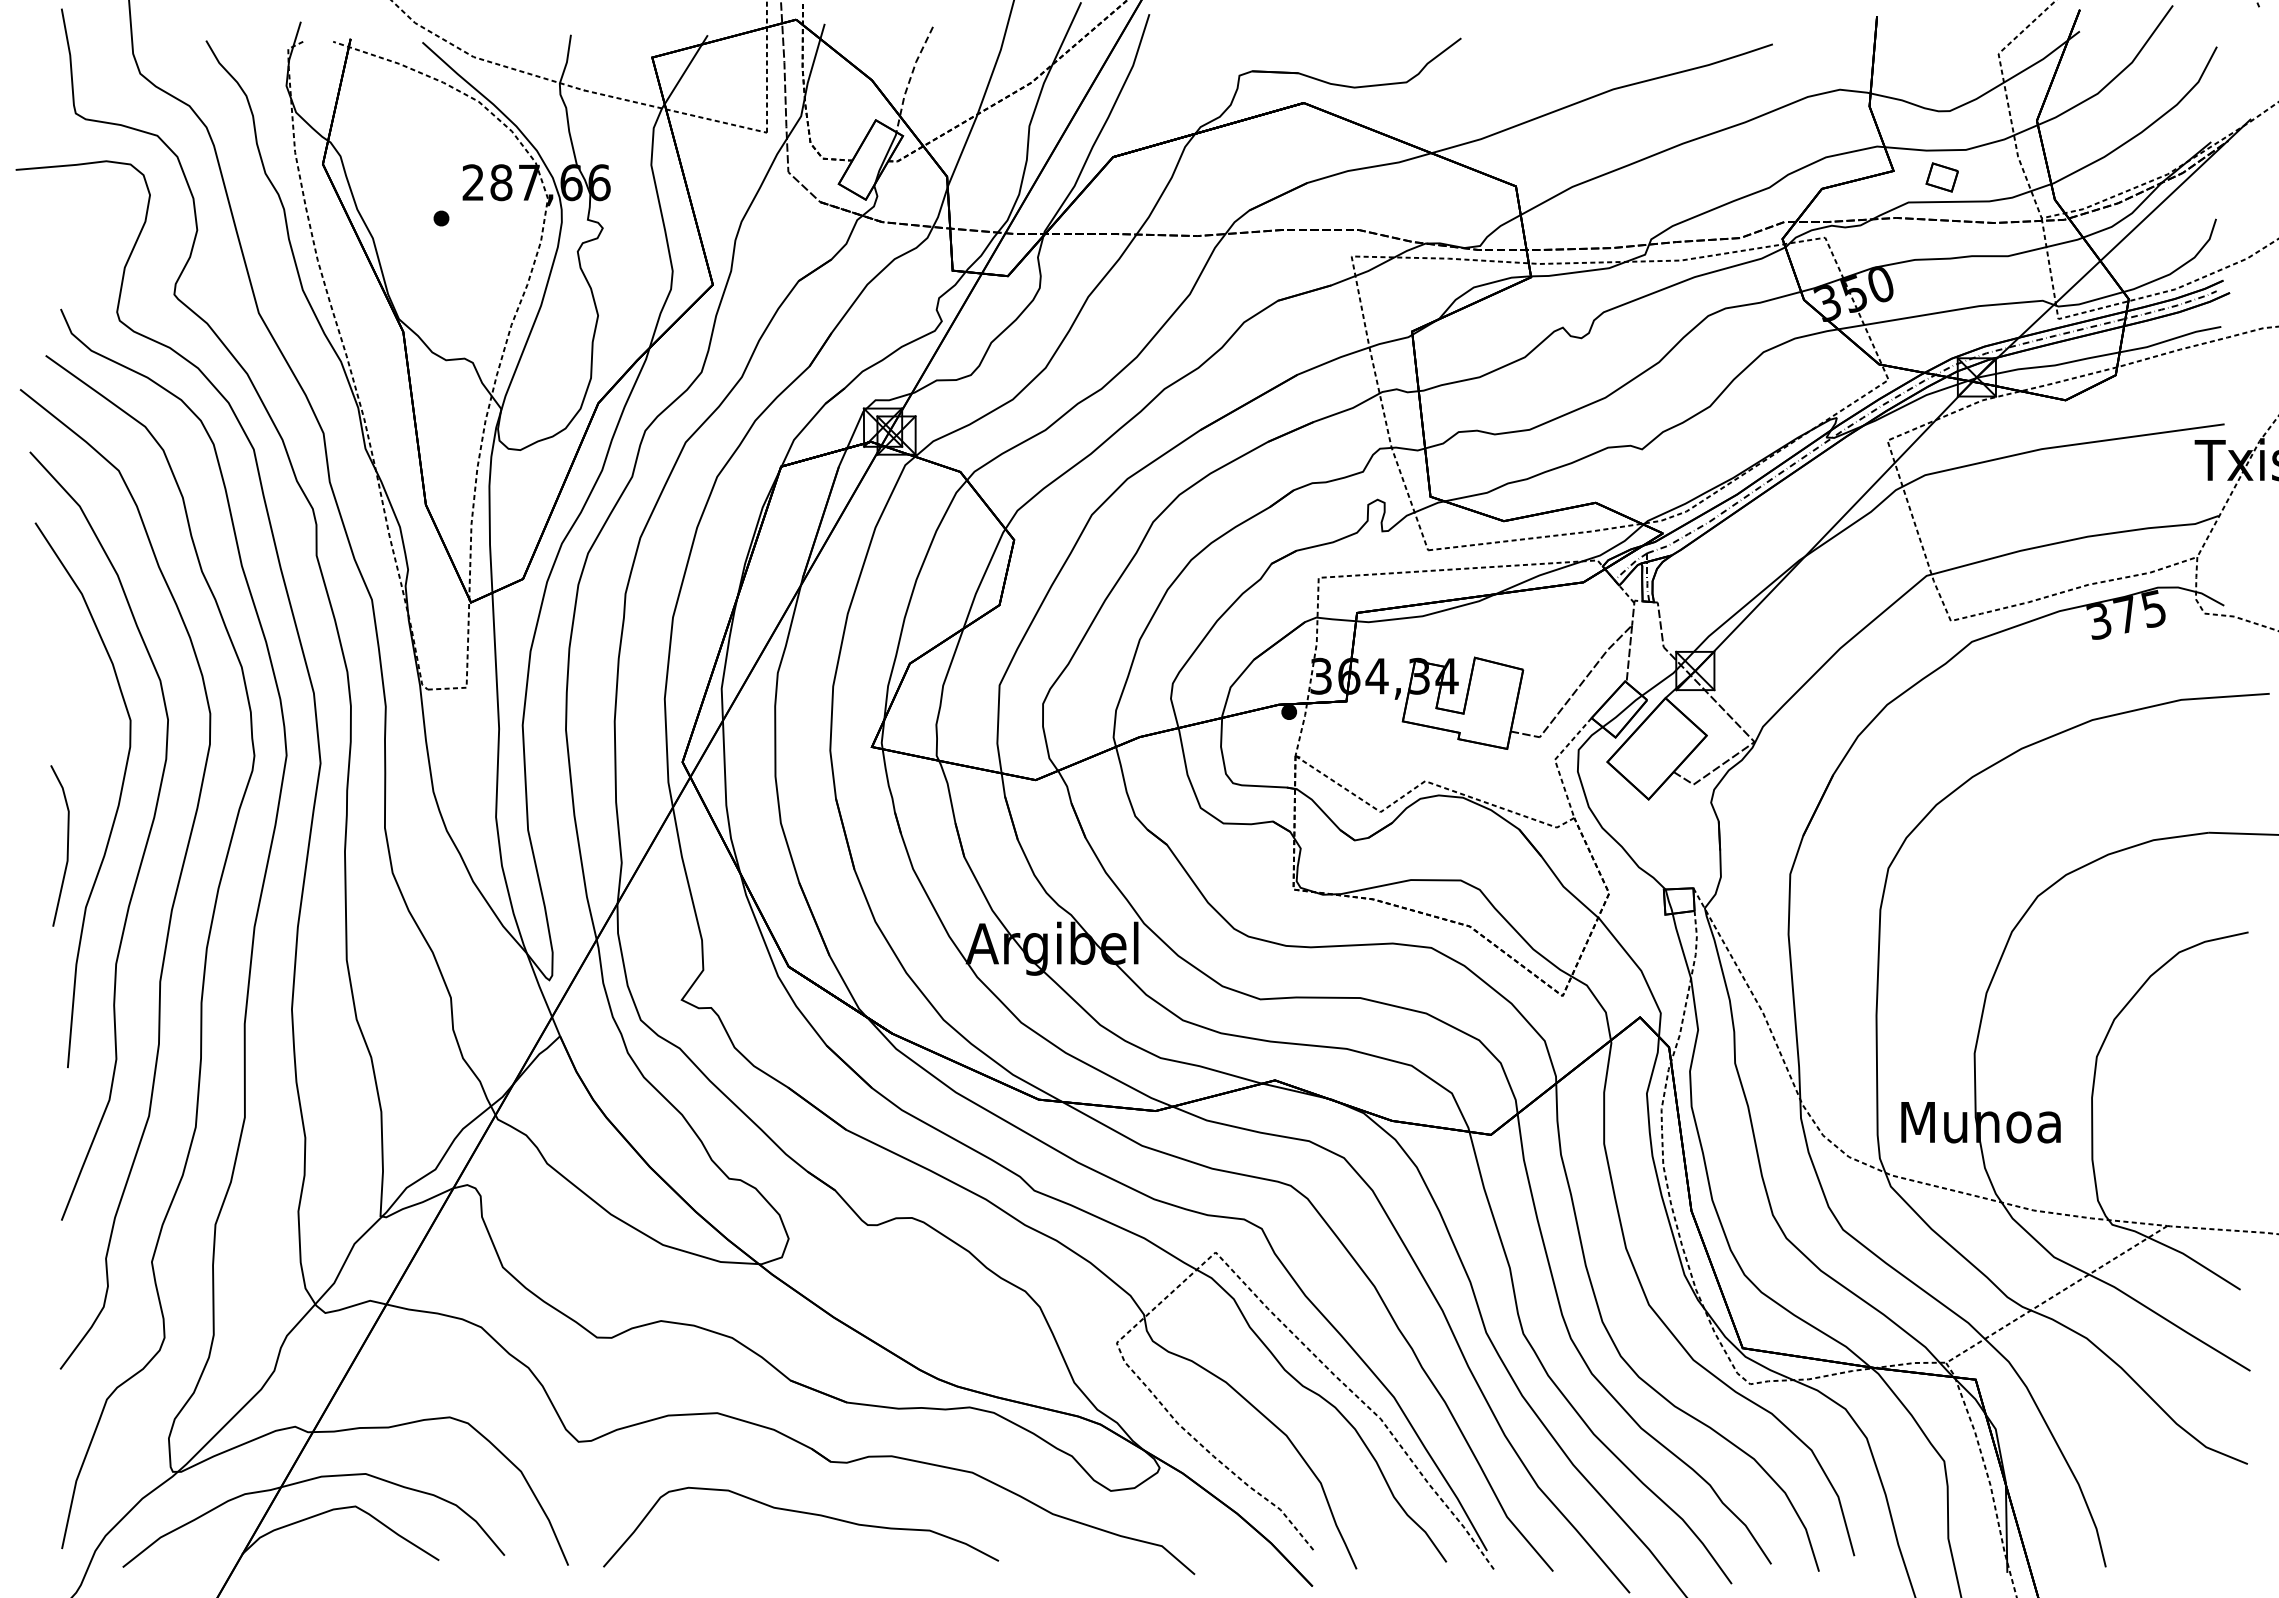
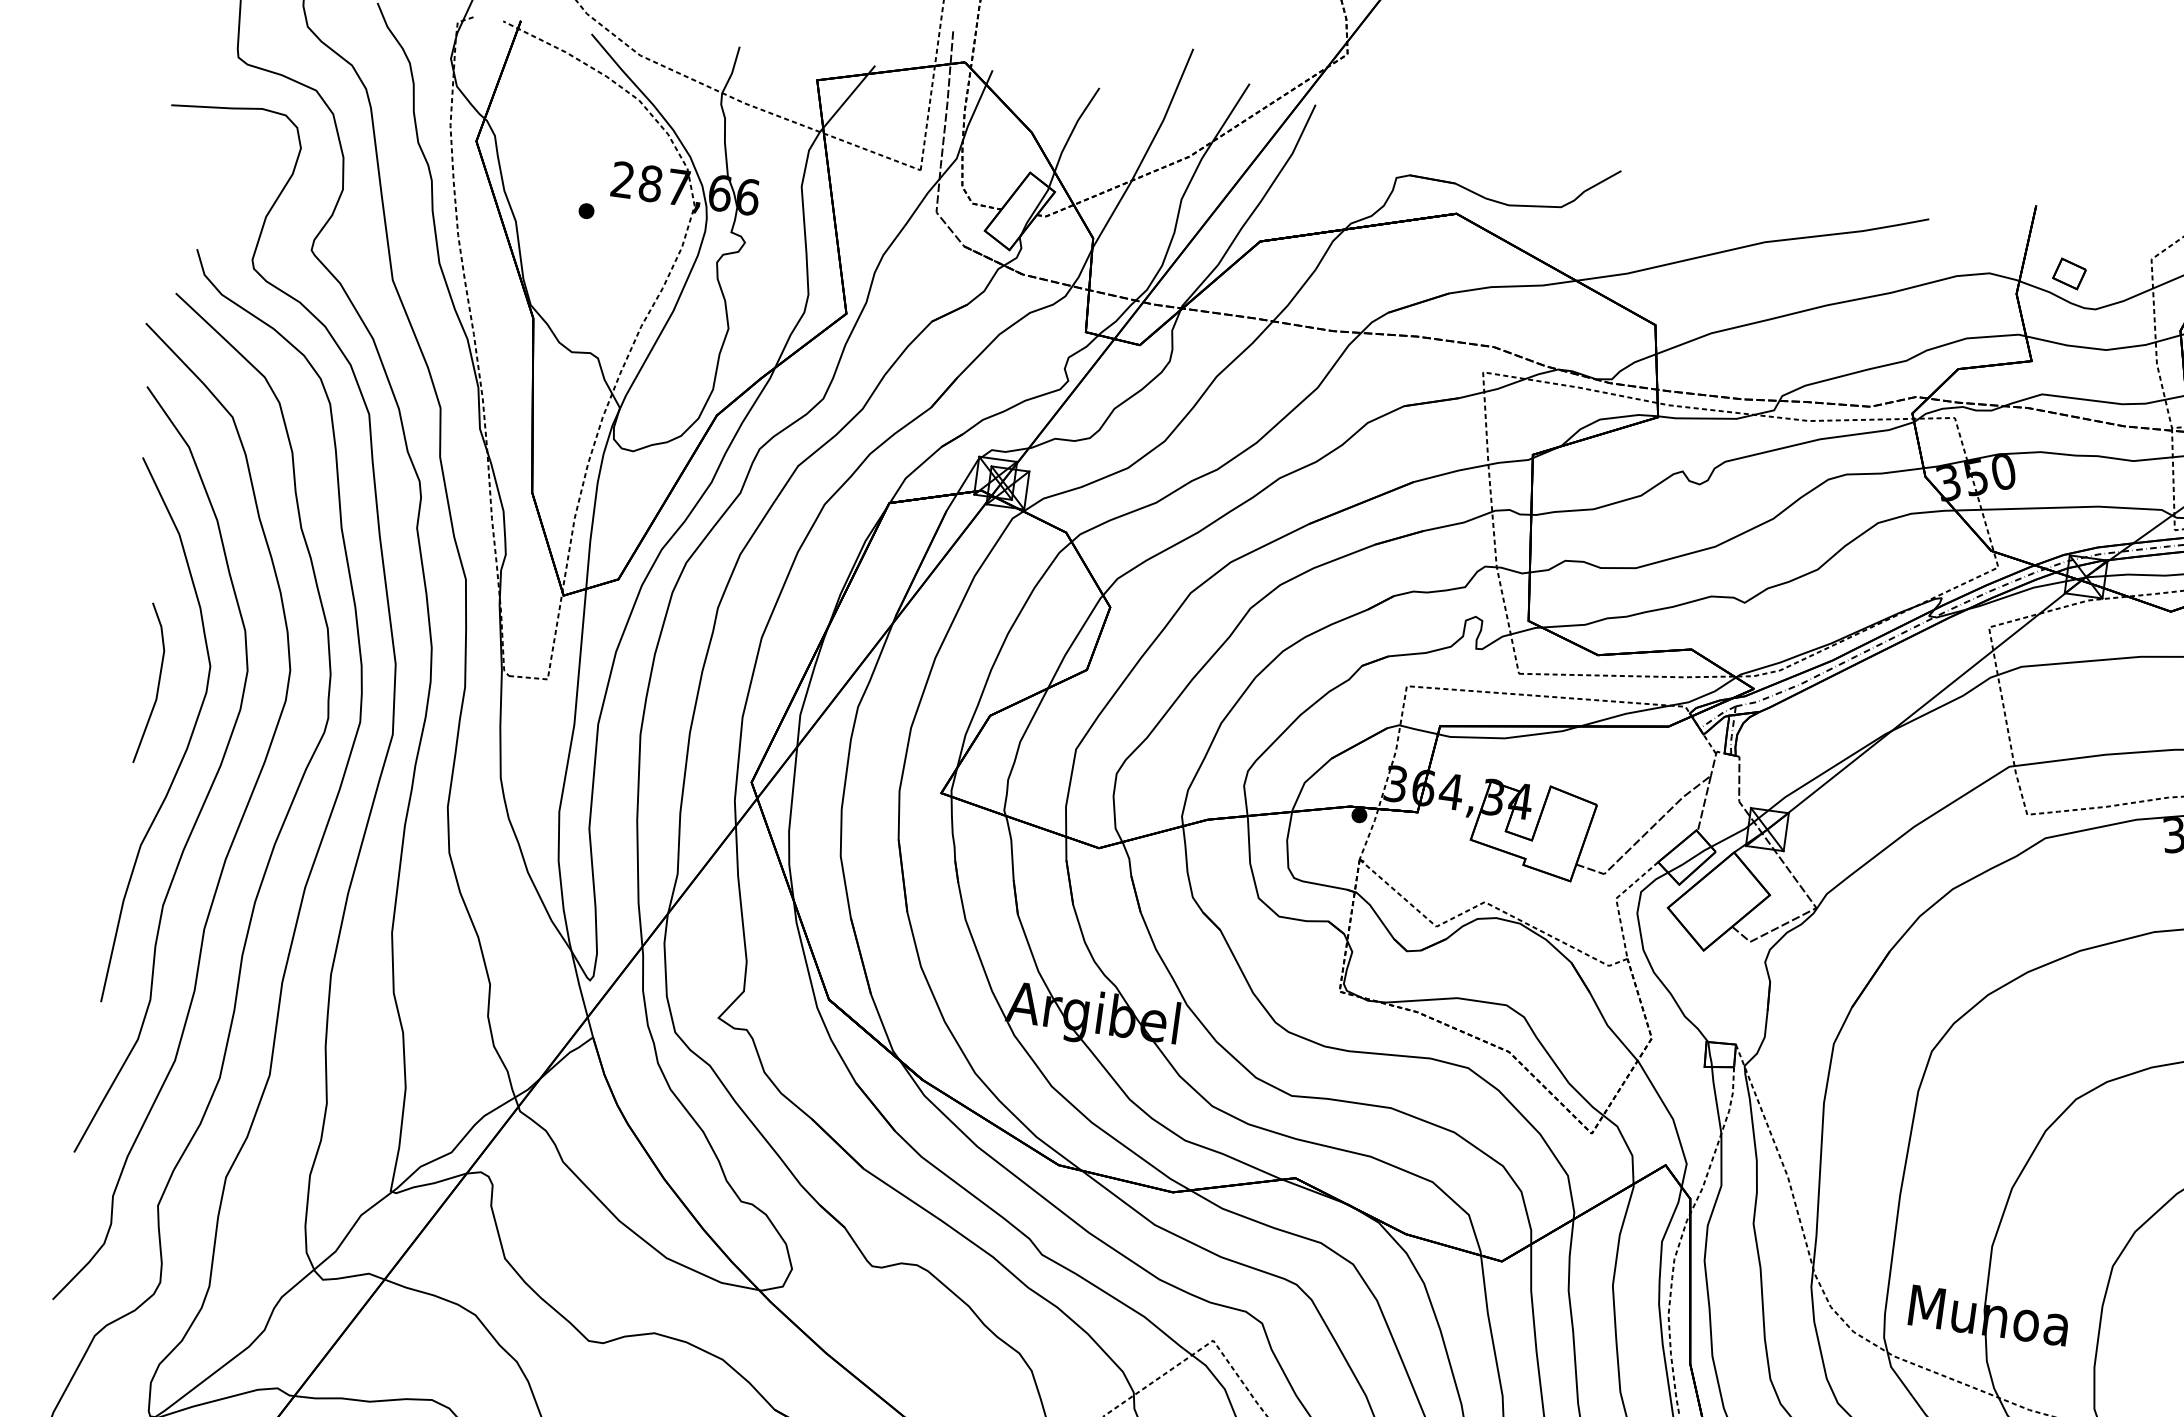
line: (910, 78) -> (1070, 136), dashed -> solid
part: (1941, 177) -> (2068, 273), moved
line: (67, 845) -> (158, 684), moved

